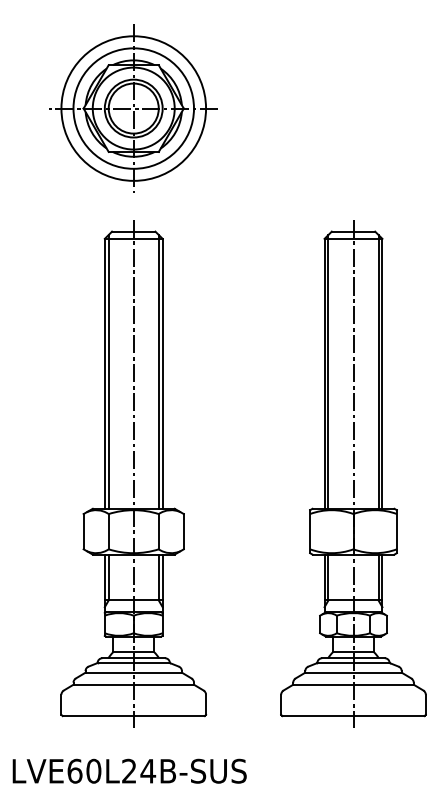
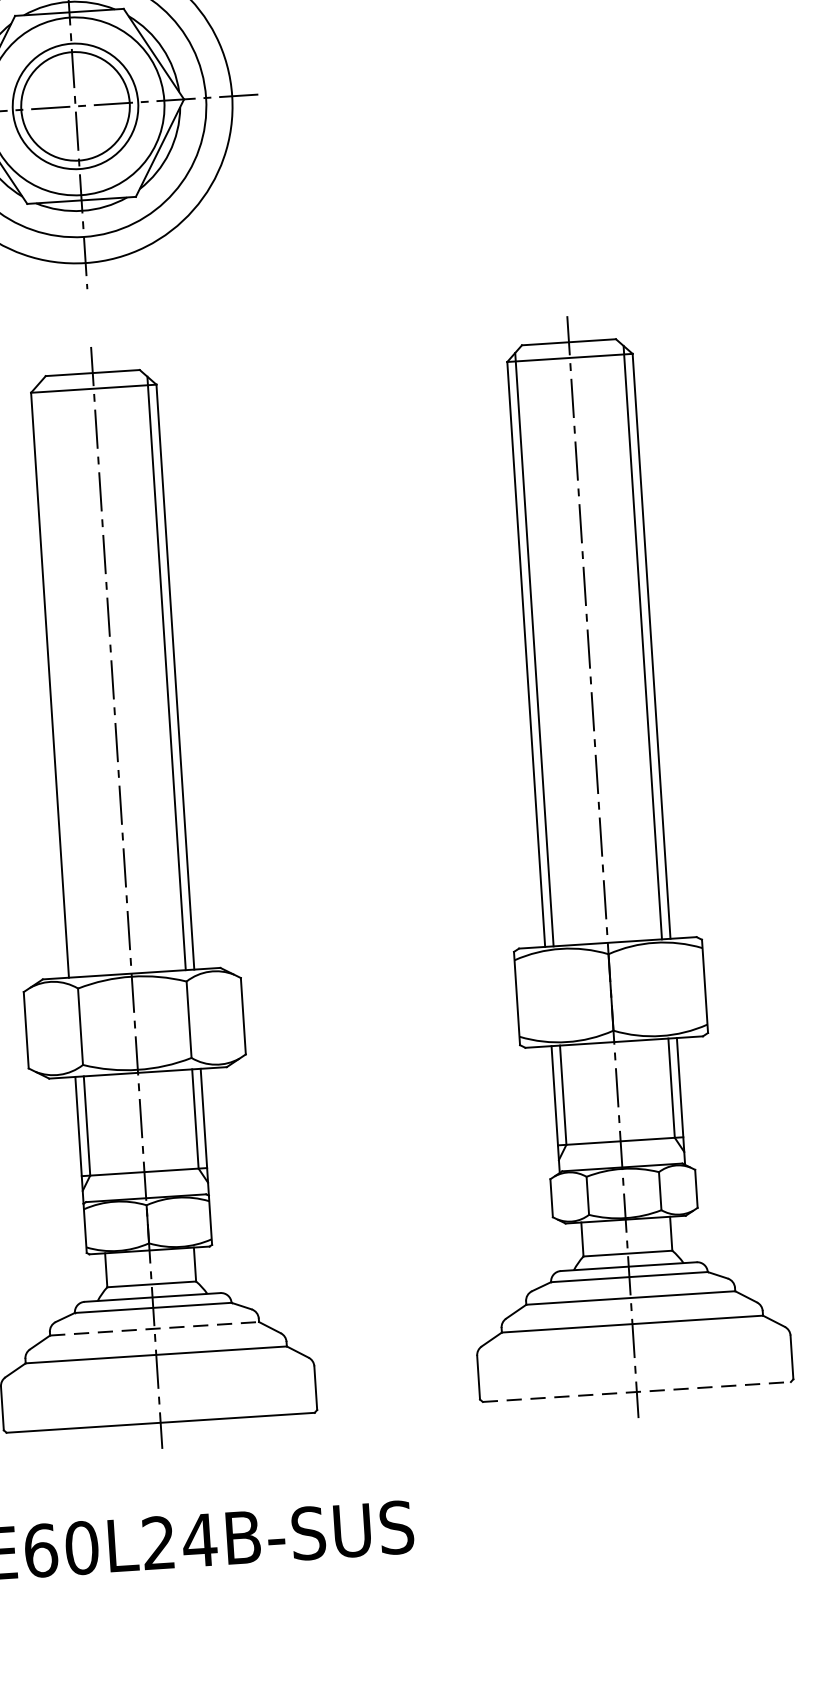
line: (108, 371) -> (57, 679), removed
line: (134, 672) -> (156, 1328), solid -> dashed
line: (353, 716) -> (636, 1392), solid -> dashed

